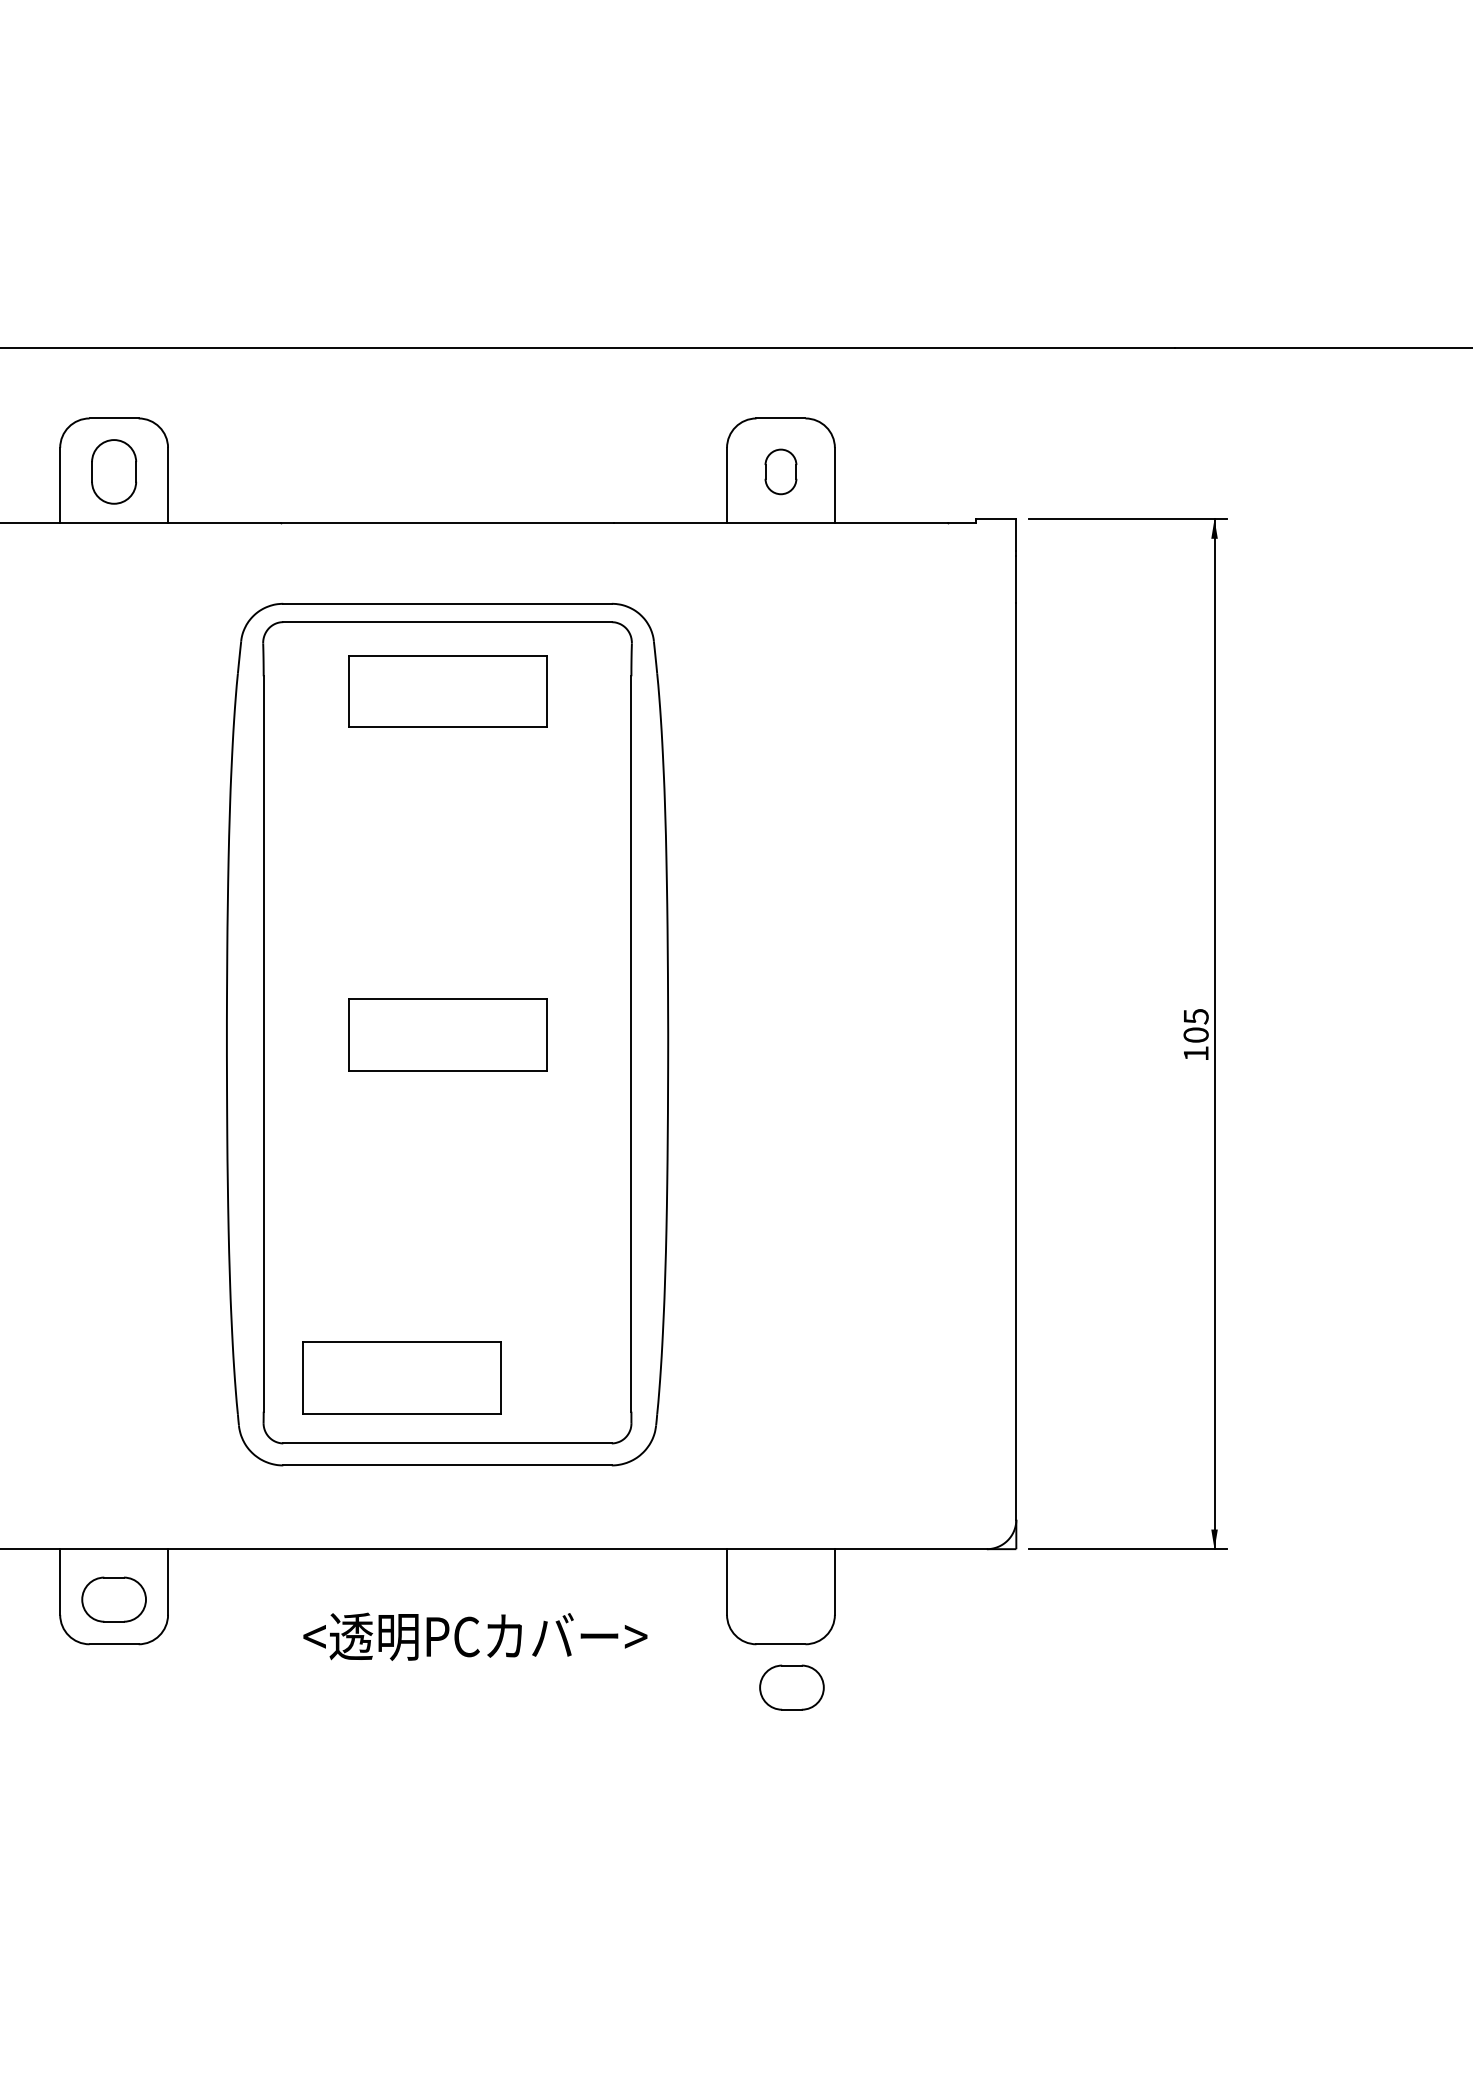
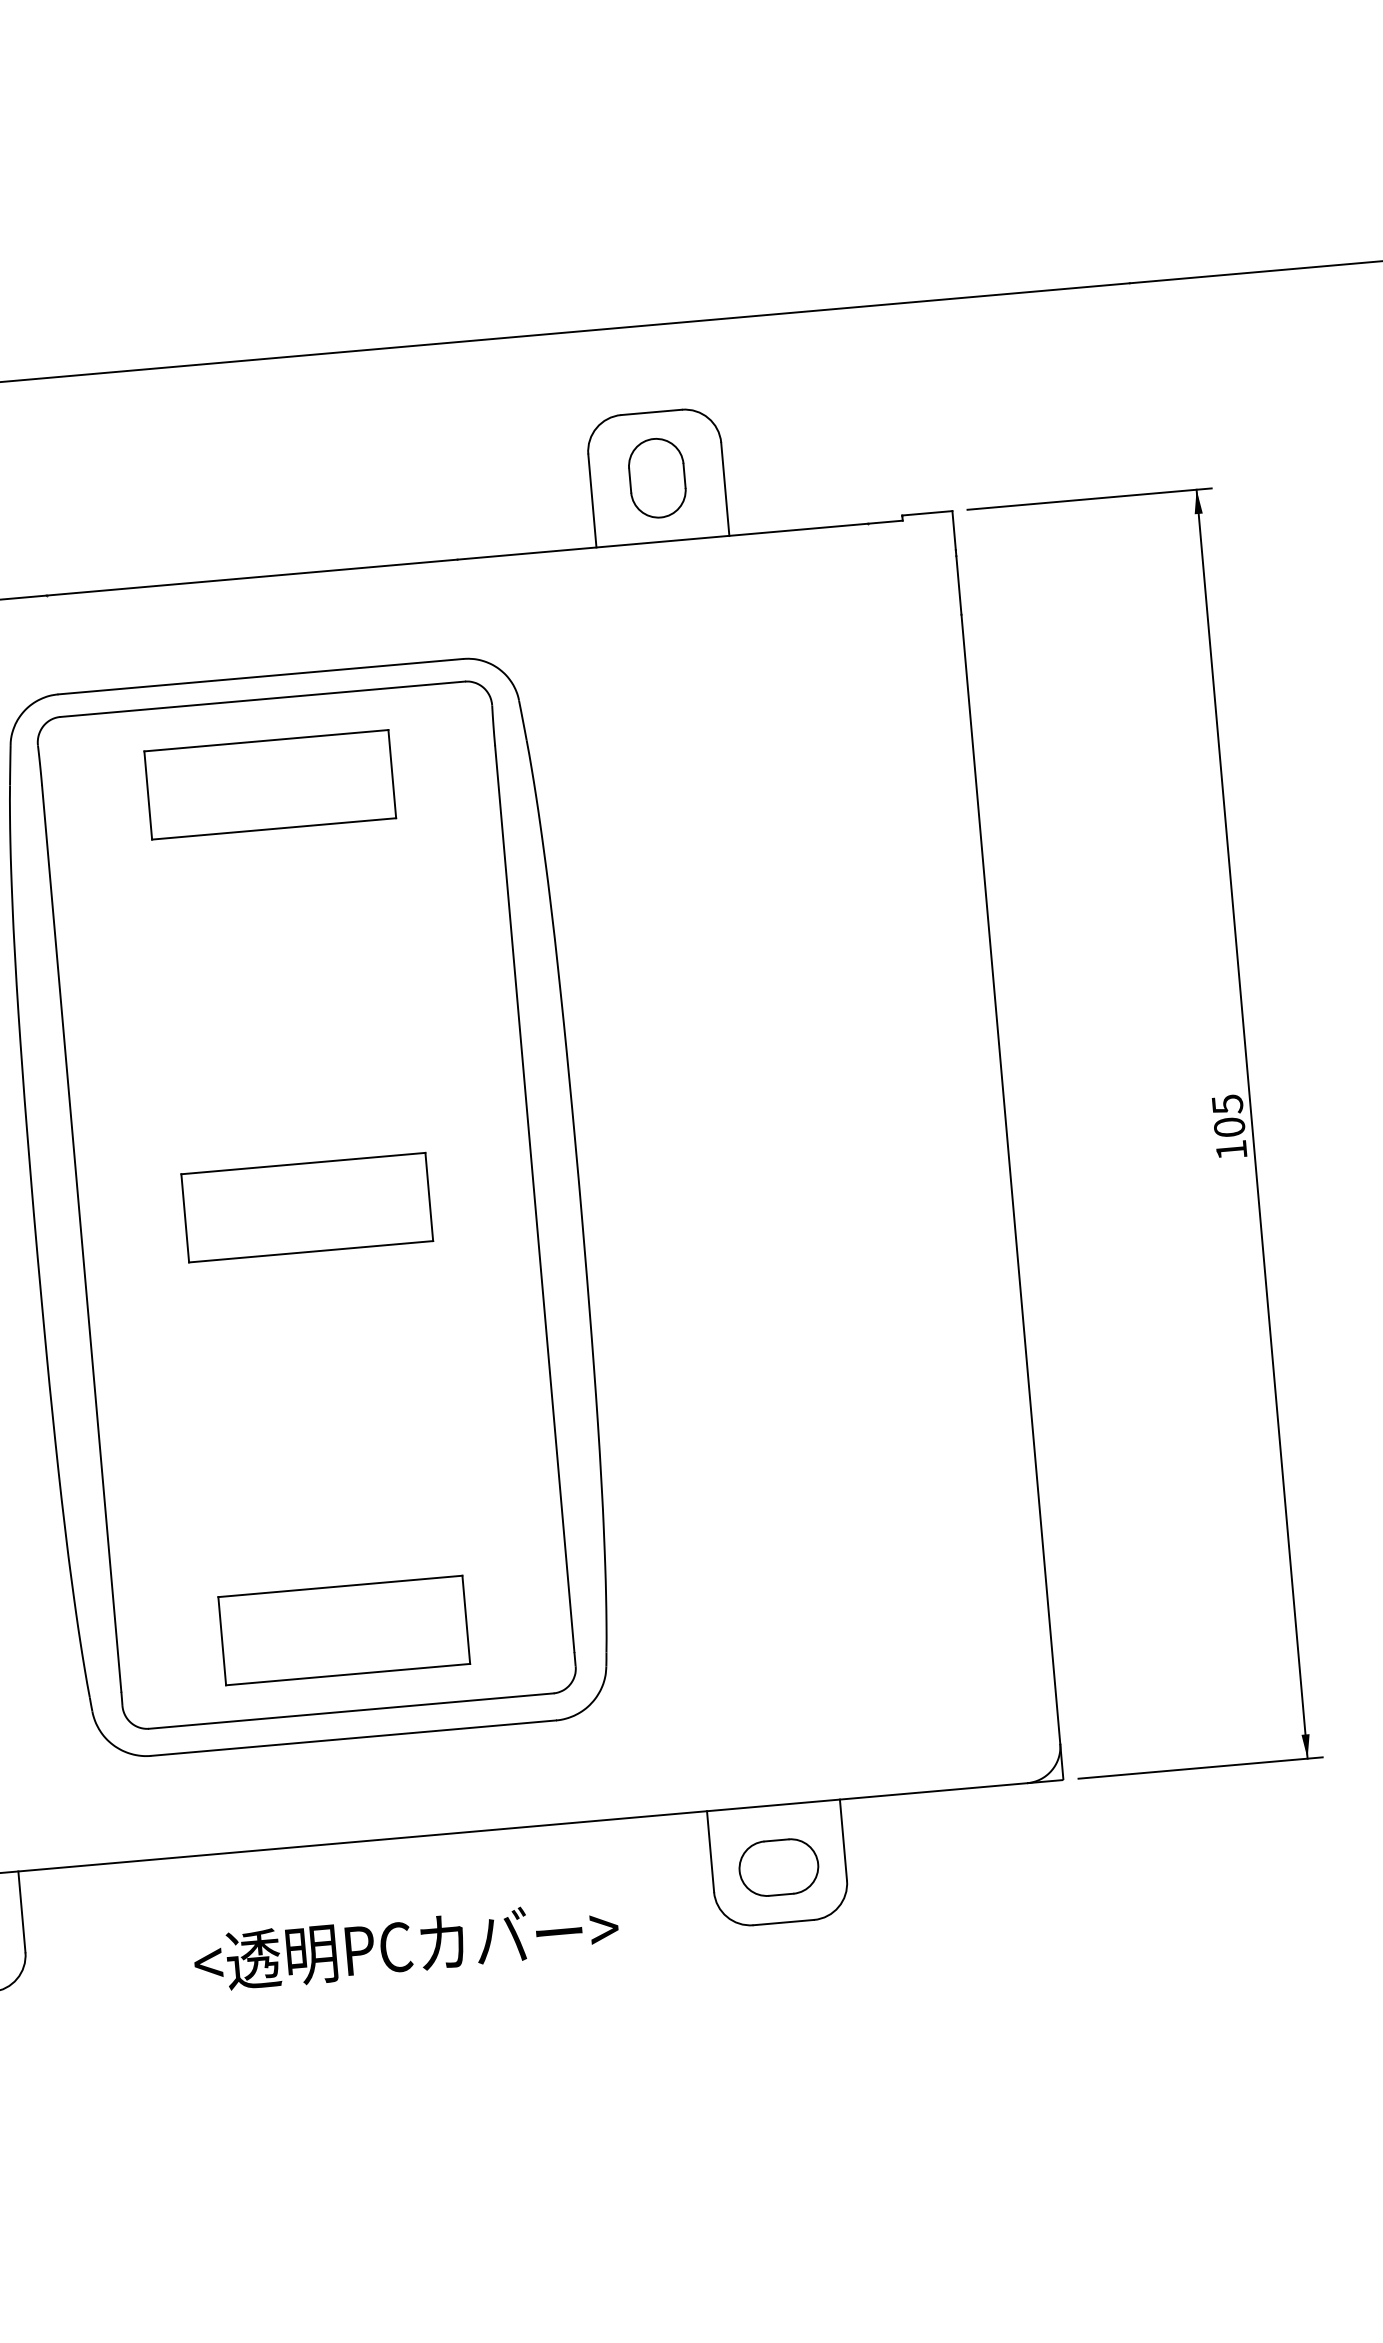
part: (780, 471) -> (656, 477), size x1.43
part: (401, 1377) -> (344, 1629), moved
part: (791, 1687) -> (778, 1867), moved

